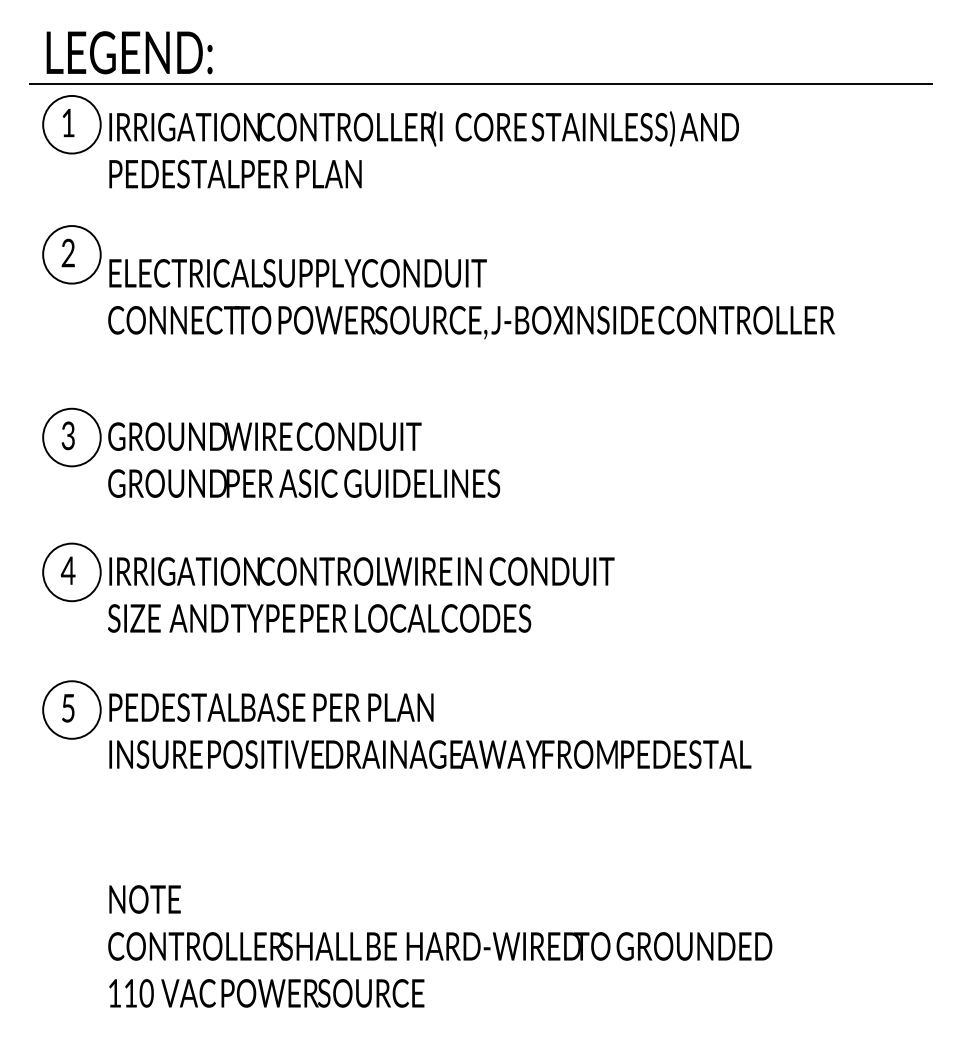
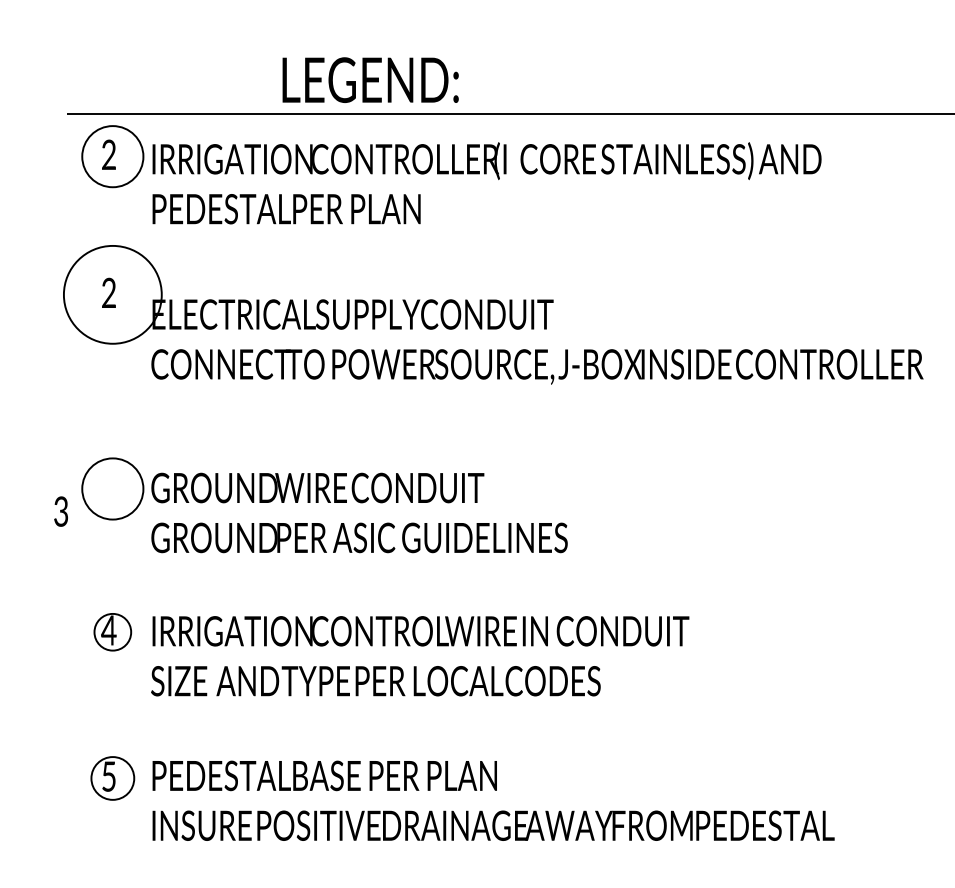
text: (129, 52) -> (370, 79), moved
text: (67, 122) -> (108, 154), 1 -> 2
circle: (71, 254) -> (112, 294), size x1.6
text: (67, 435) -> (60, 511), moved
circle: (71, 572) -> (112, 632), size x0.6
circle: (71, 709) -> (112, 777), size x0.7

